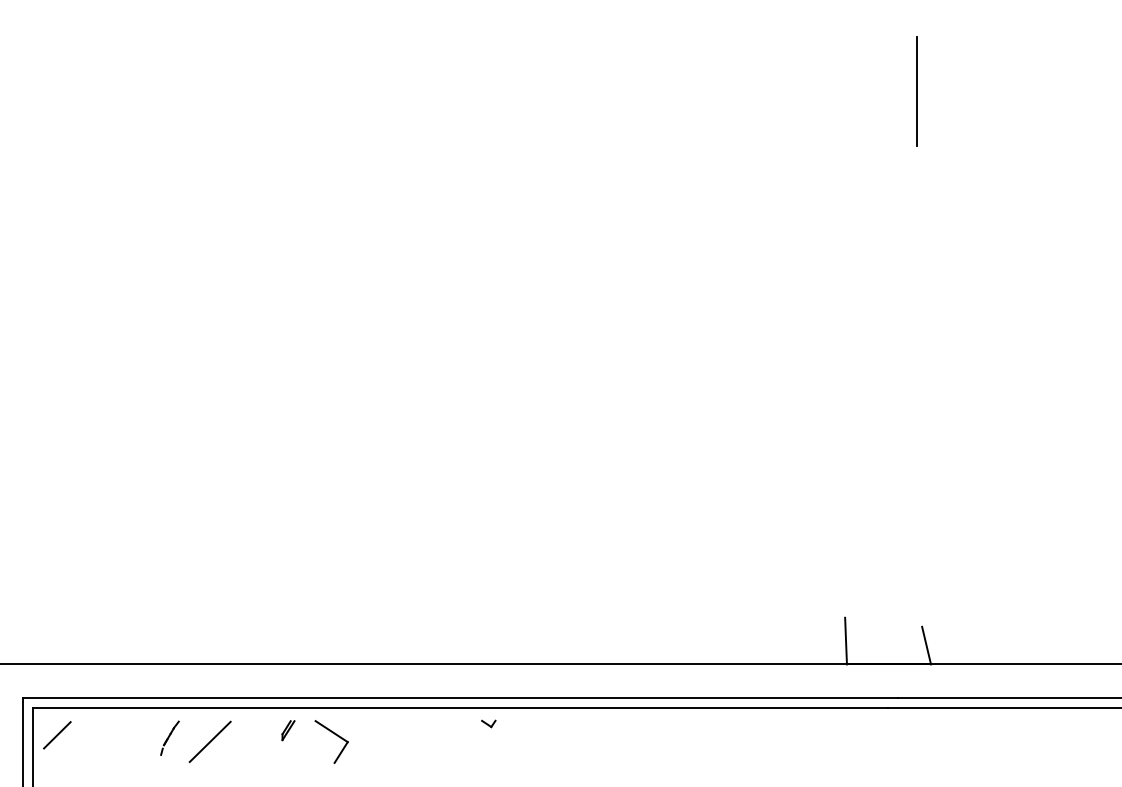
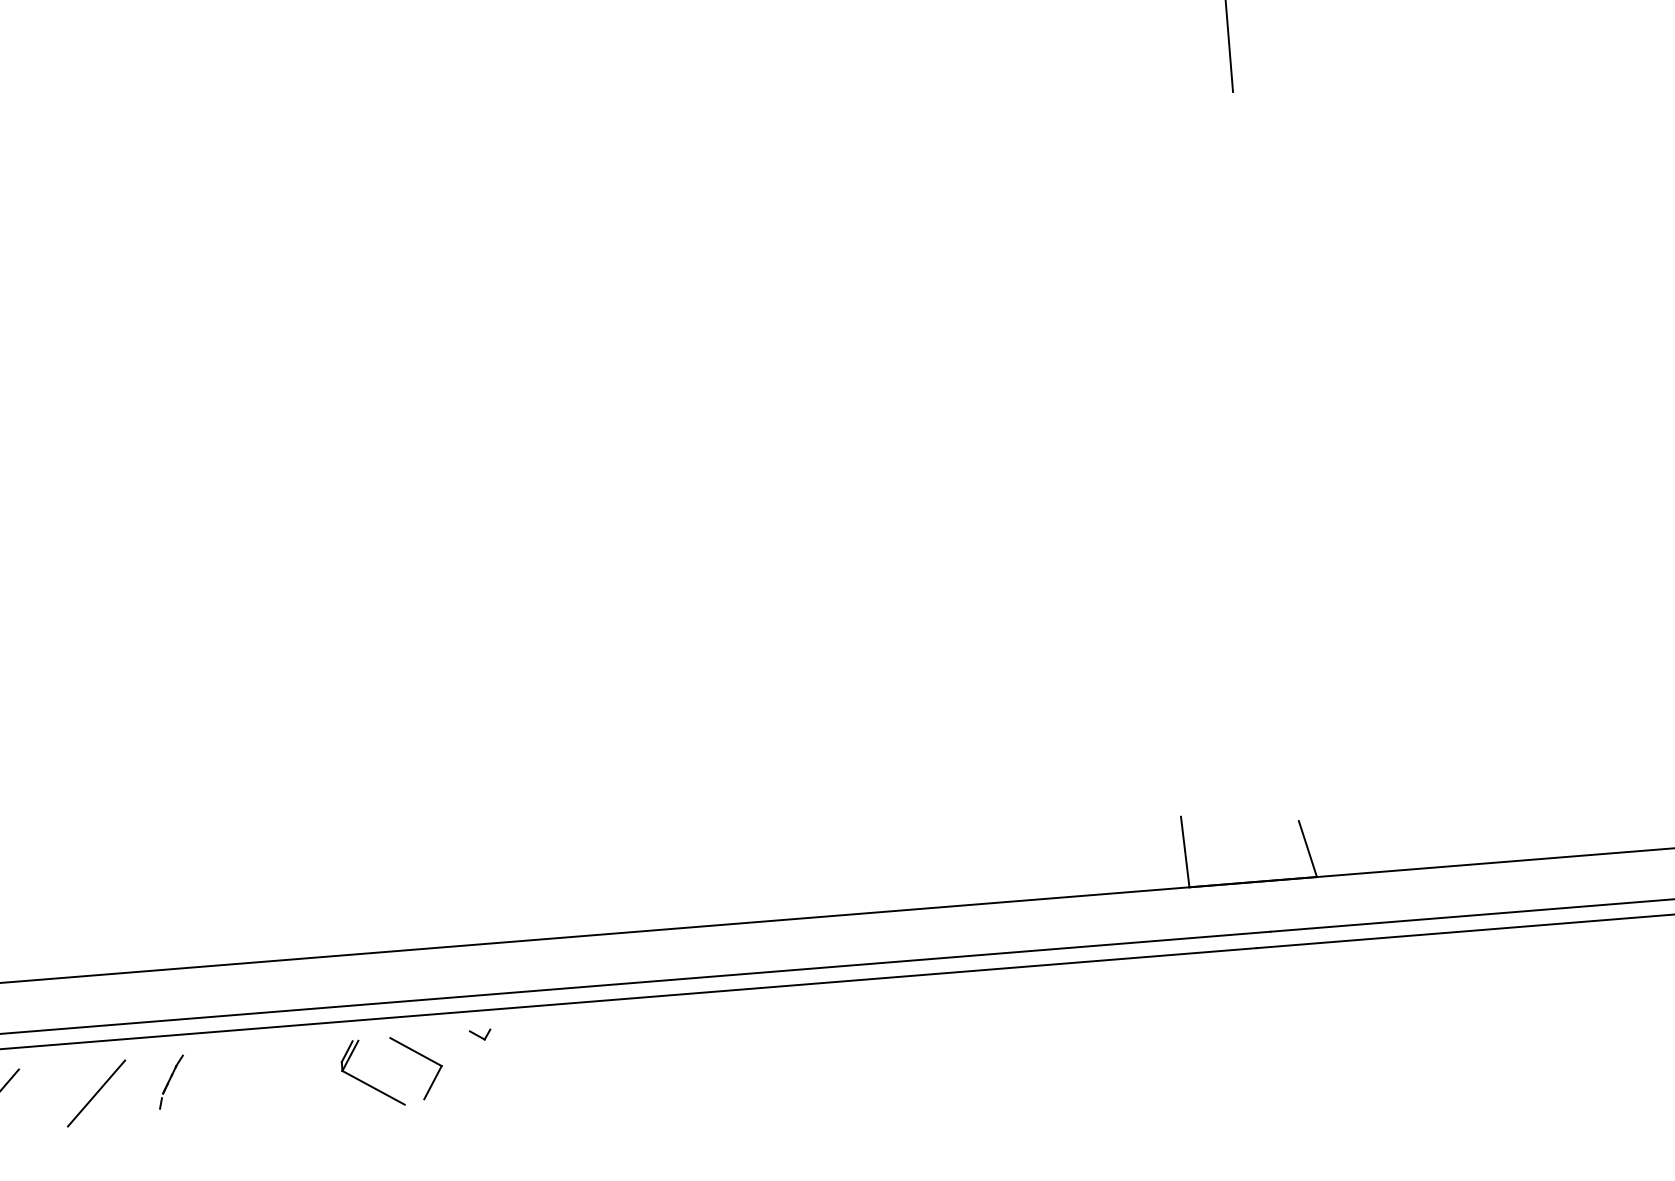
part: (488, 723) -> (479, 1034), moved
line: (209, 741) -> (95, 1092), moved
line: (301, 752) -> (372, 1087), added

